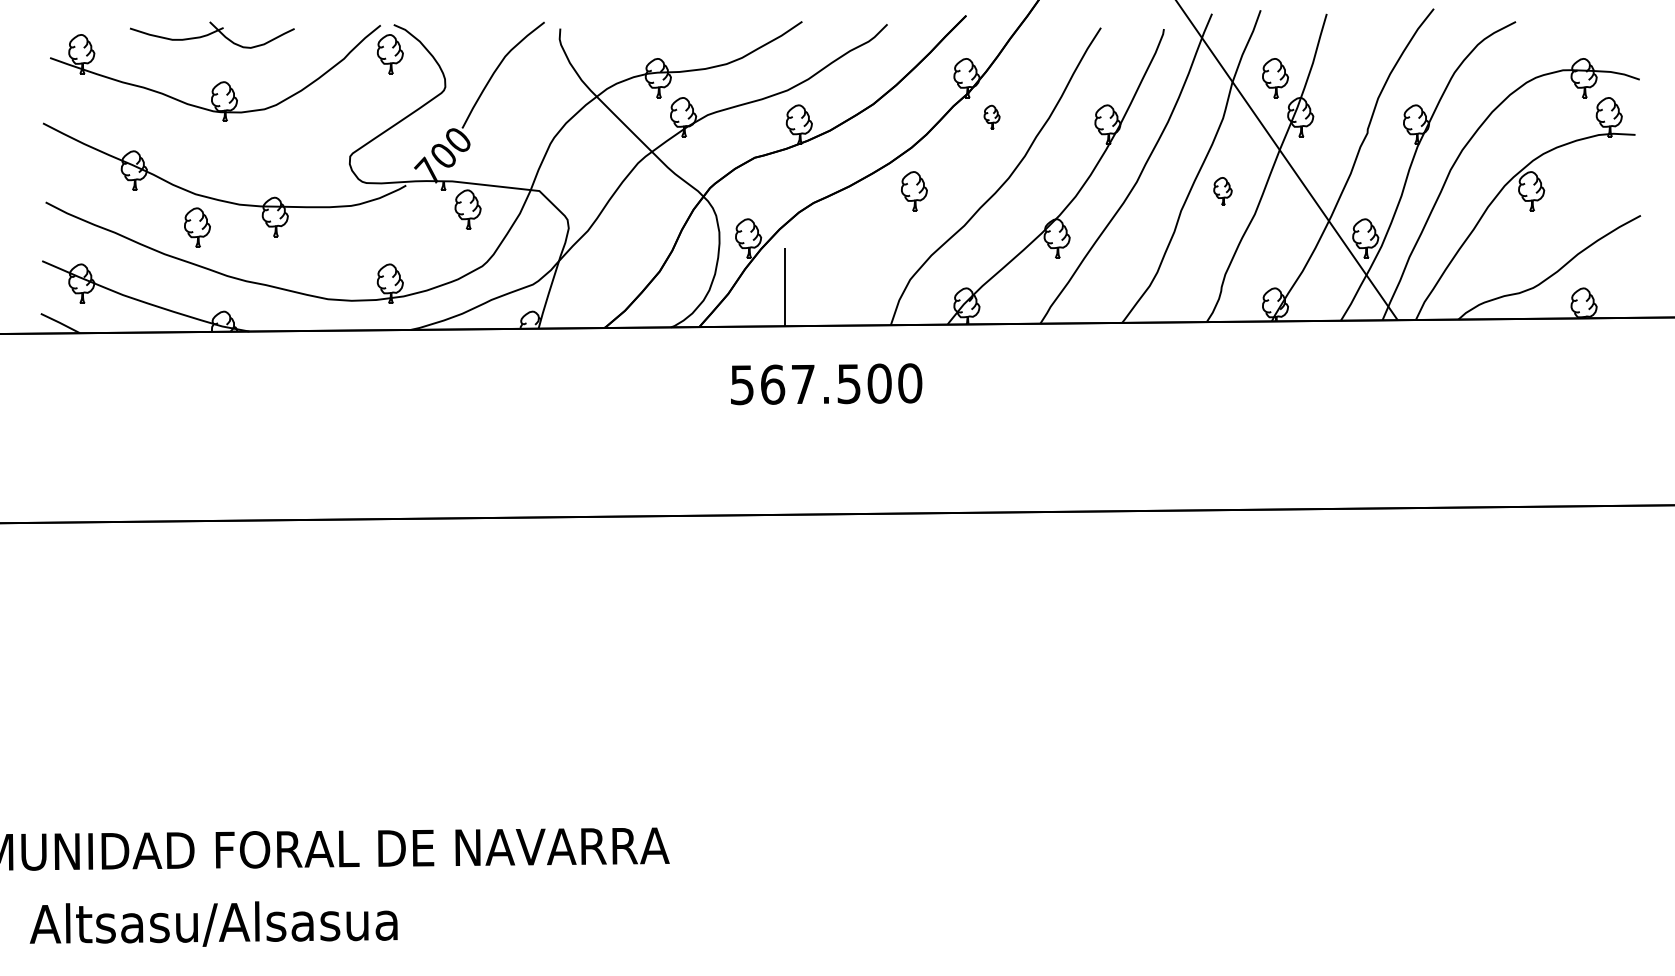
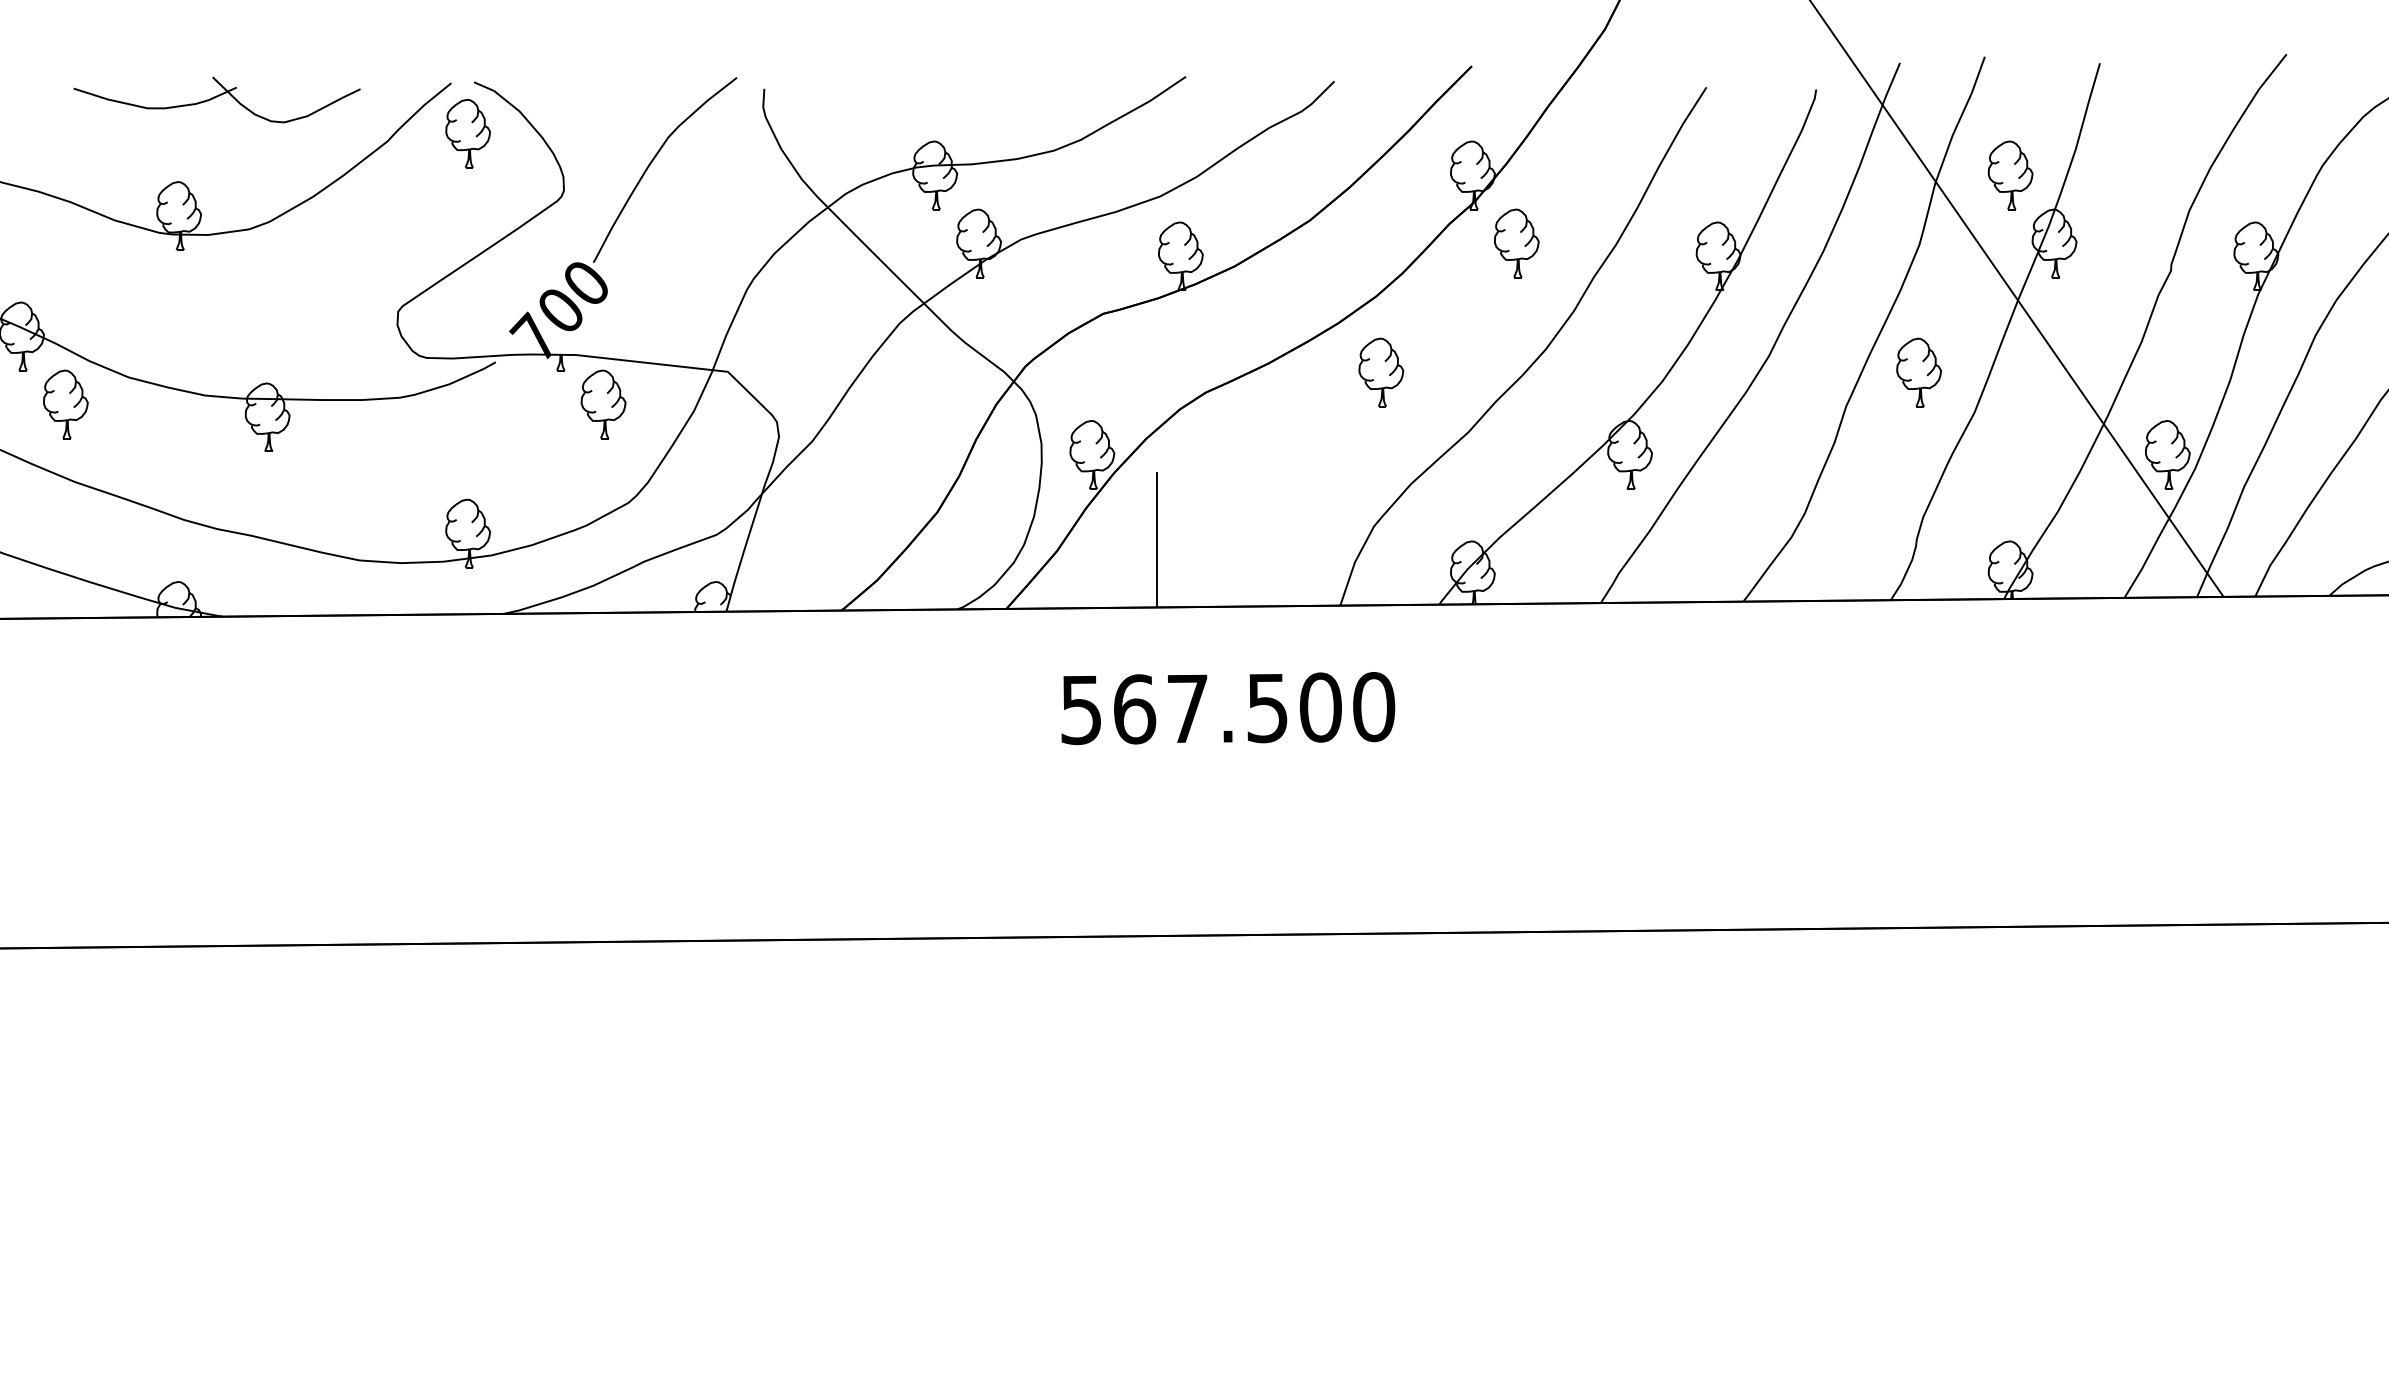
part: (212, 34) -> (217, 99), moved
part: (991, 117) -> (1515, 243), size x1.67
part: (1222, 191) -> (1918, 372), size x1.43
part: (197, 227) -> (65, 403), moved

